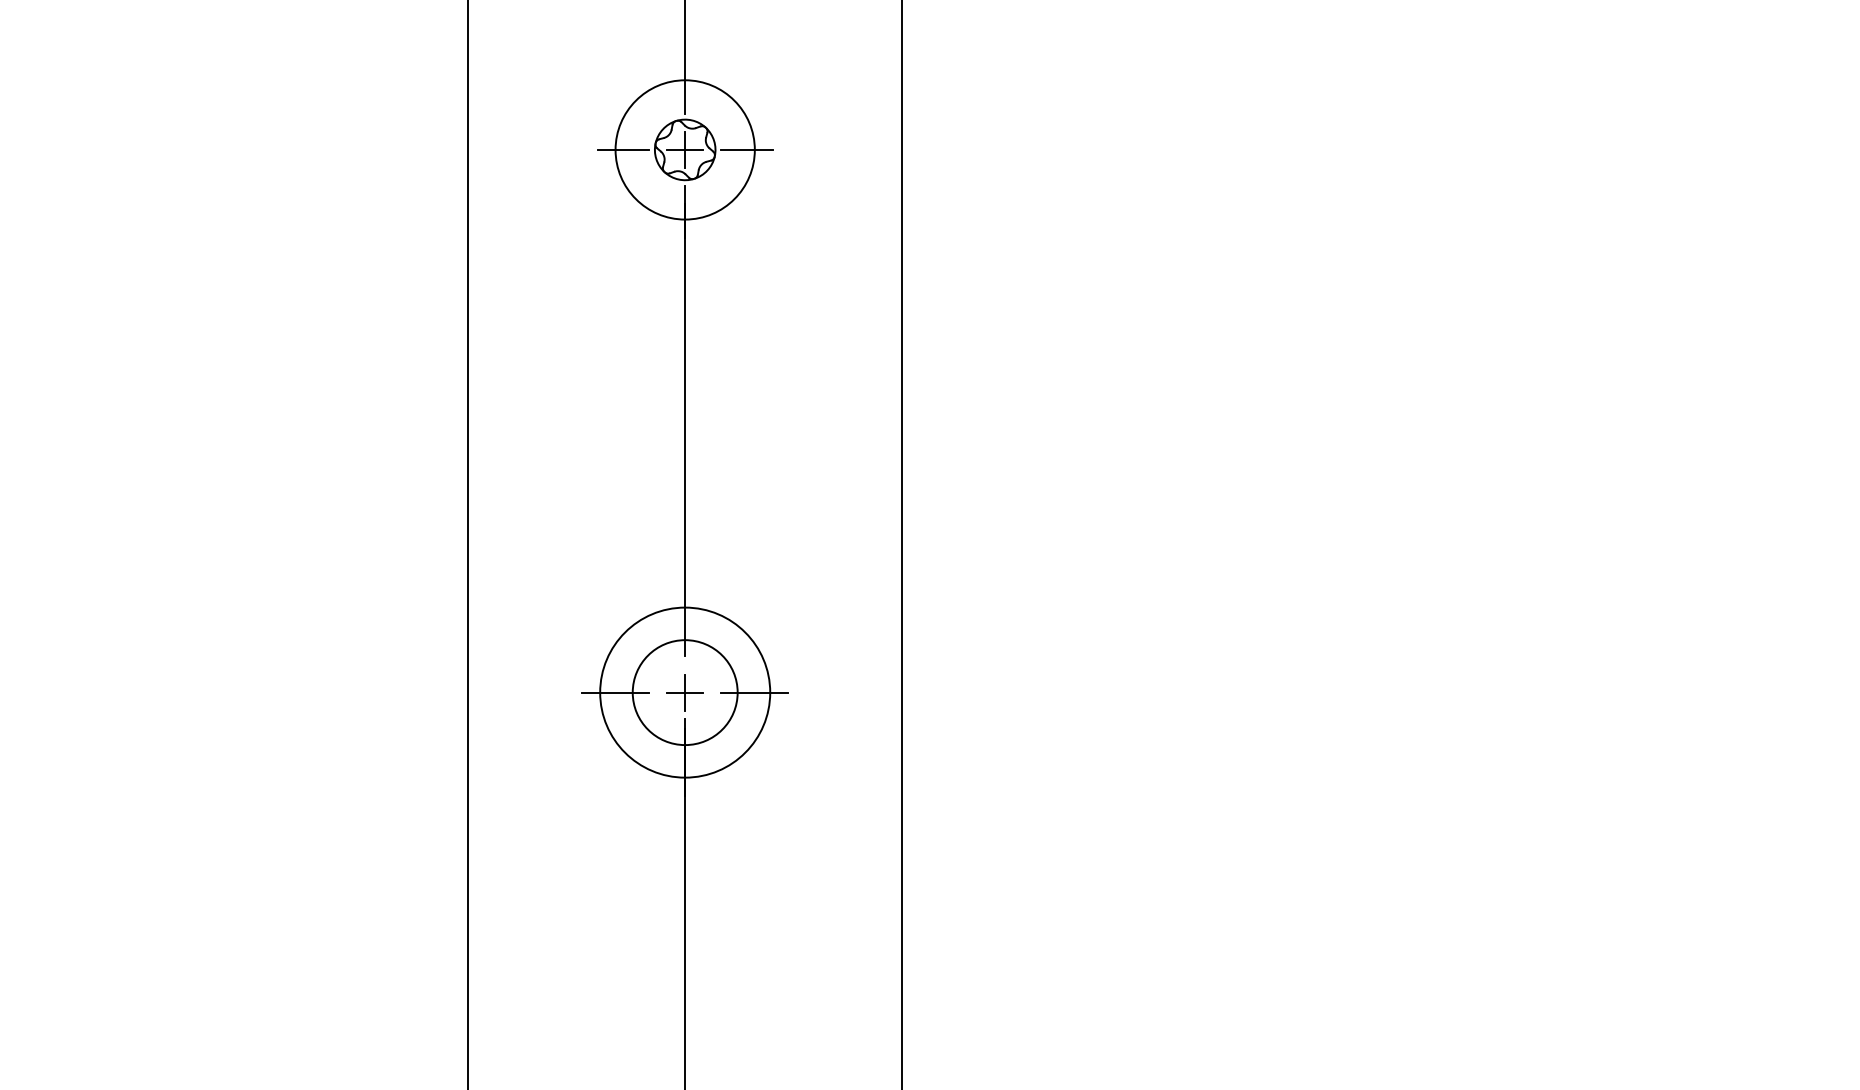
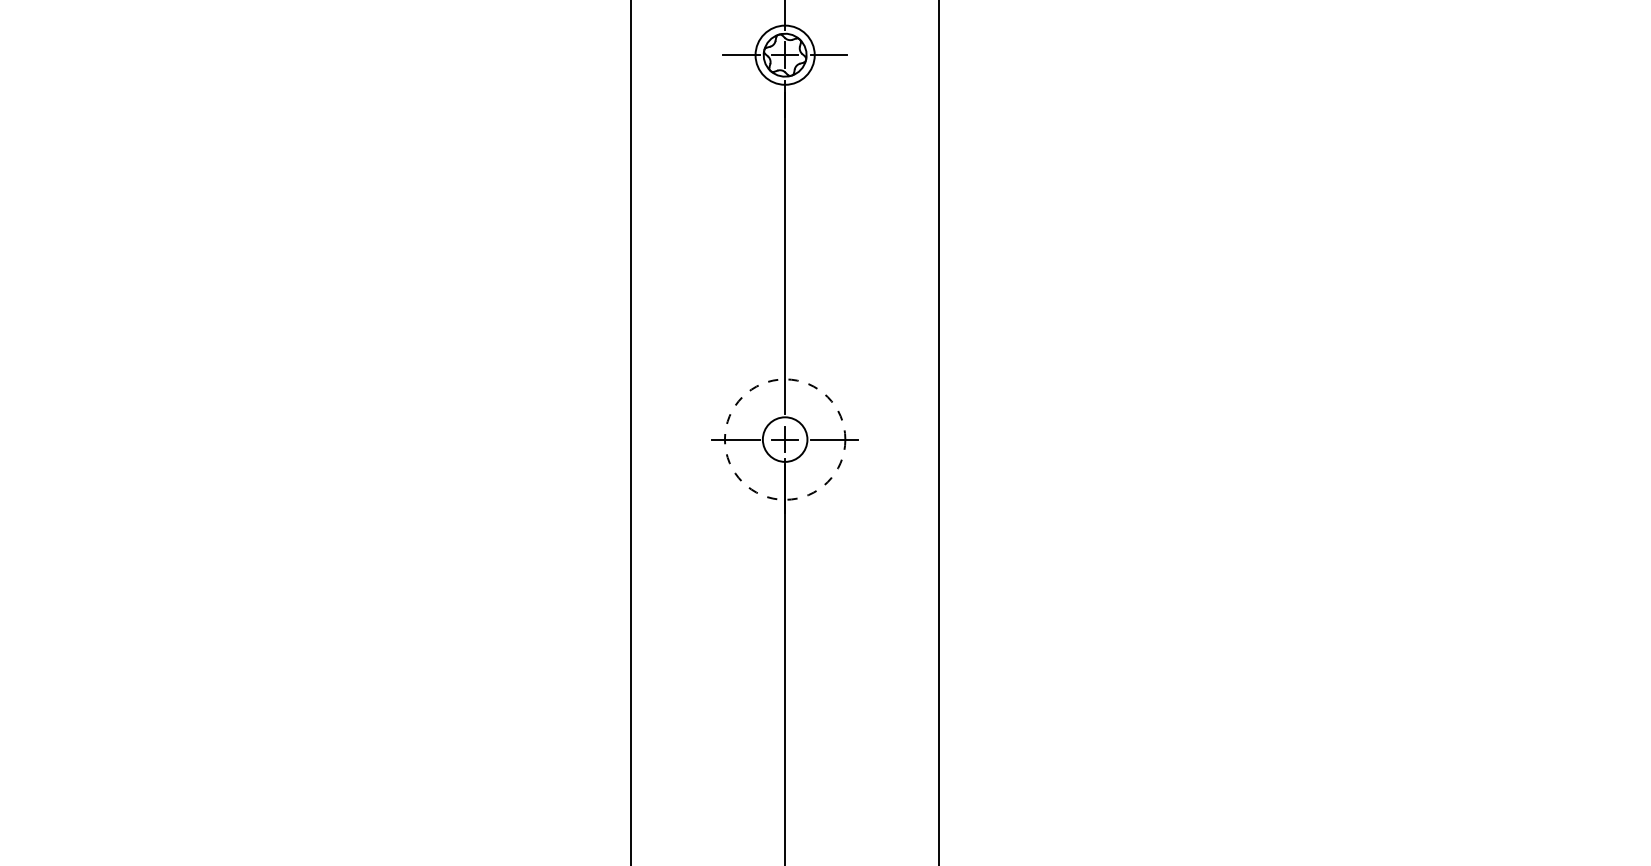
circle: (684, 148) -> (784, 54), size x0.6
circle: (684, 692) -> (784, 439), solid -> dashed
circle: (685, 692) -> (785, 439), size x0.6

